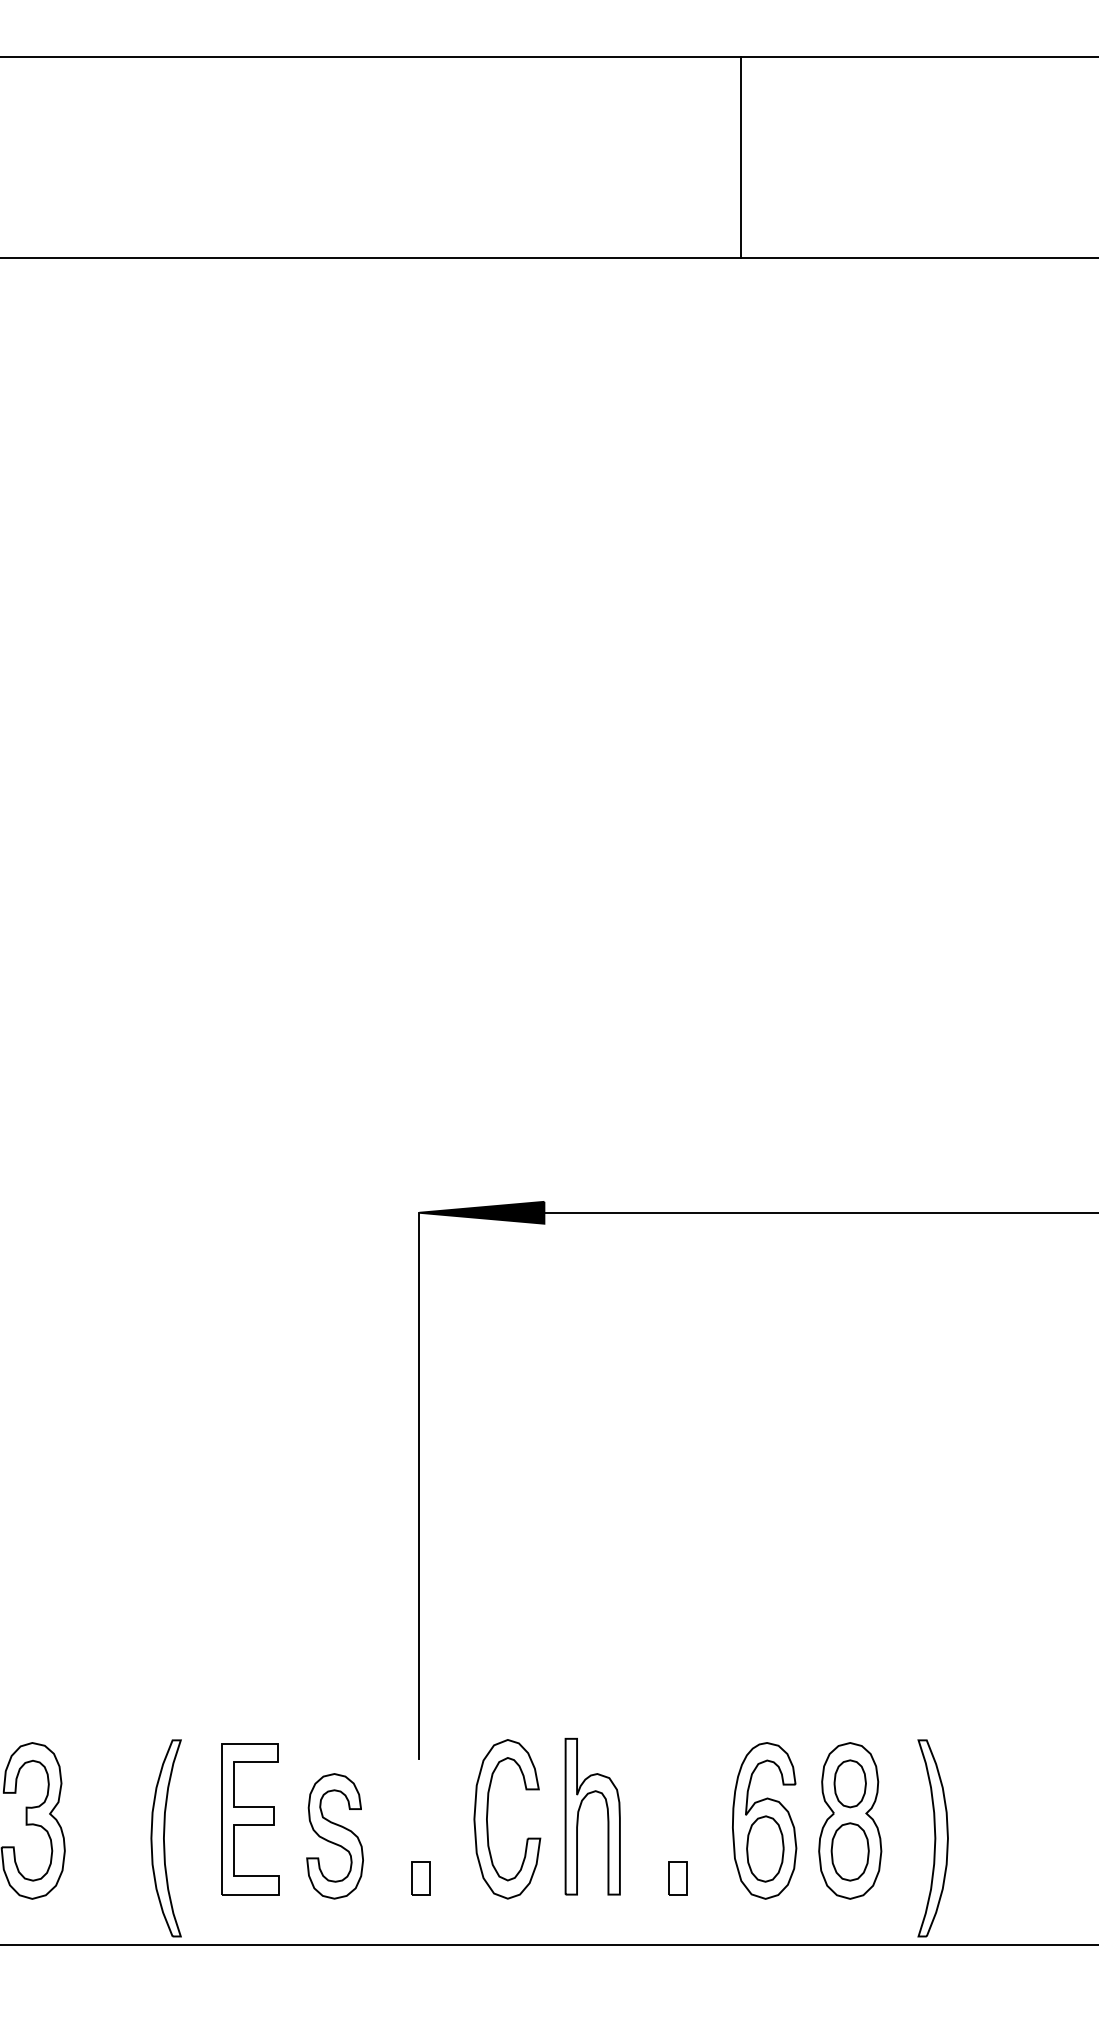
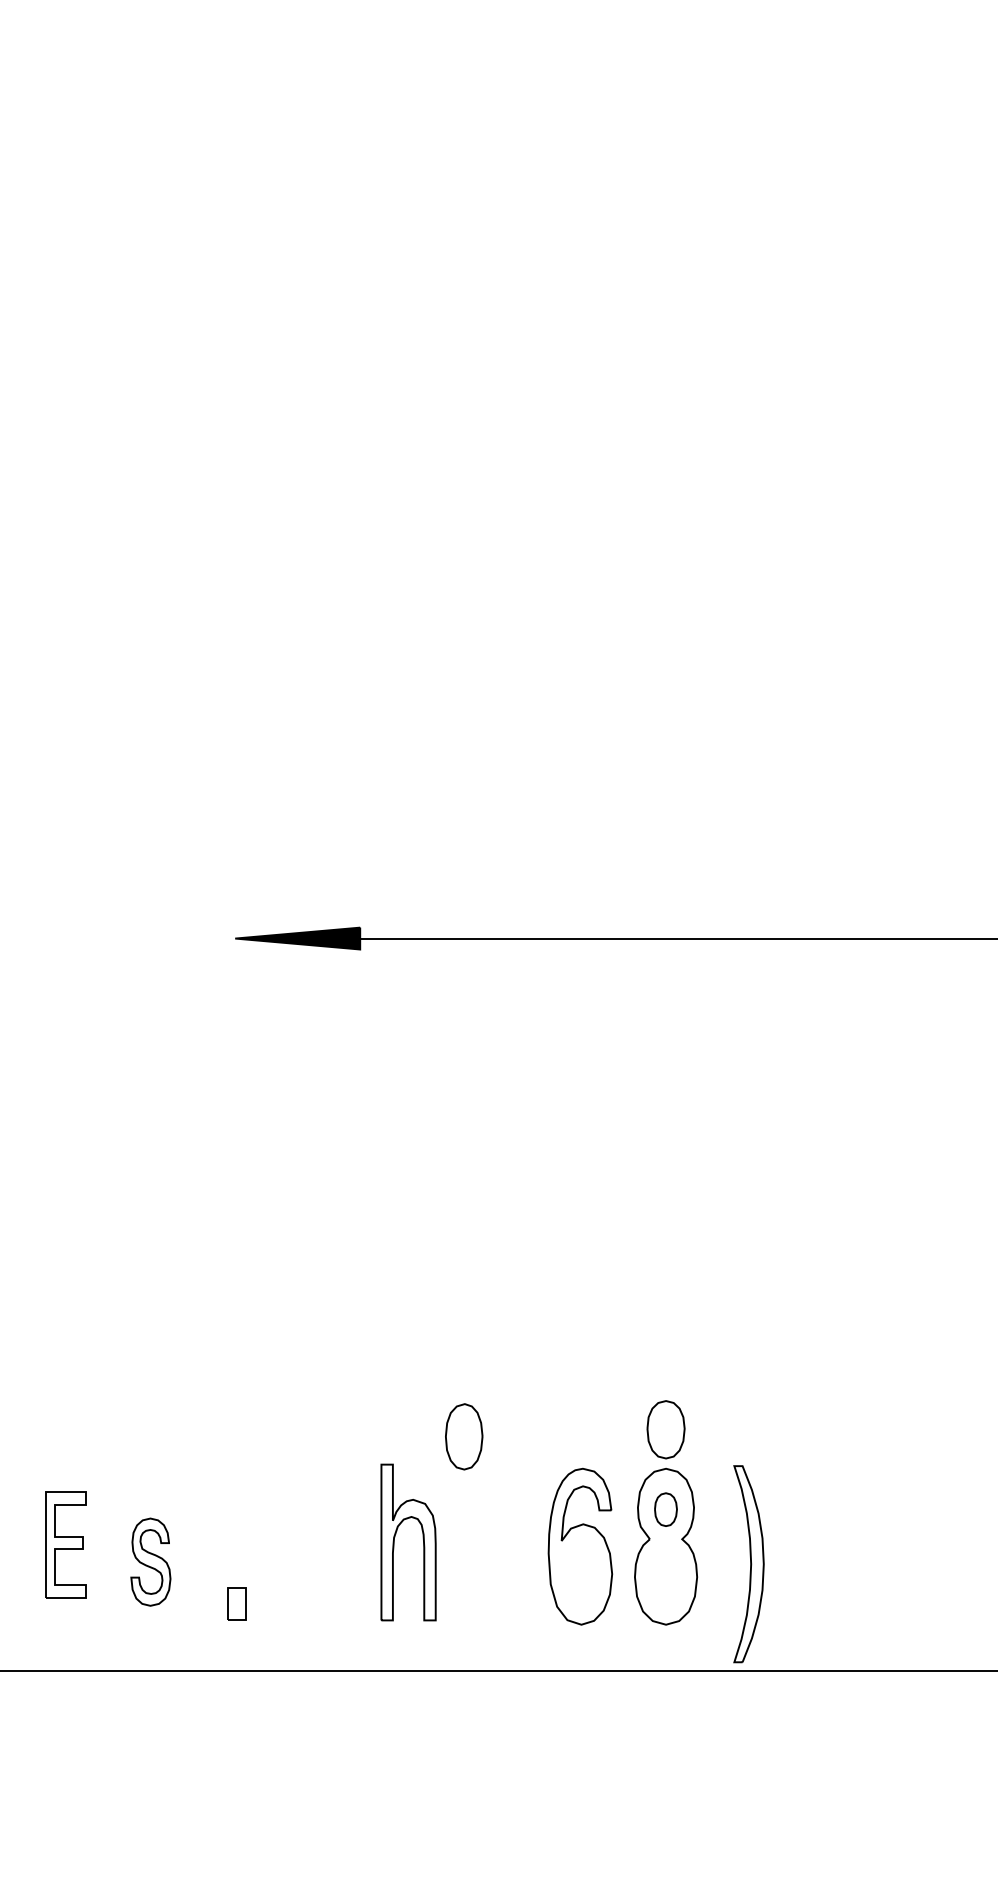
line: (419, 1485) -> (235, 1211), removed
part: (849, 1783) -> (665, 1509), size x0.7
part: (488, 1814) -> (304, 1540), removed
part: (250, 1819) -> (66, 1545), size x0.7
part: (334, 1836) -> (150, 1562), size x0.7
part: (765, 1848) -> (464, 1436), moved
part: (849, 1851) -> (665, 1429), moved
part: (677, 1878) -> (493, 1604), removed

